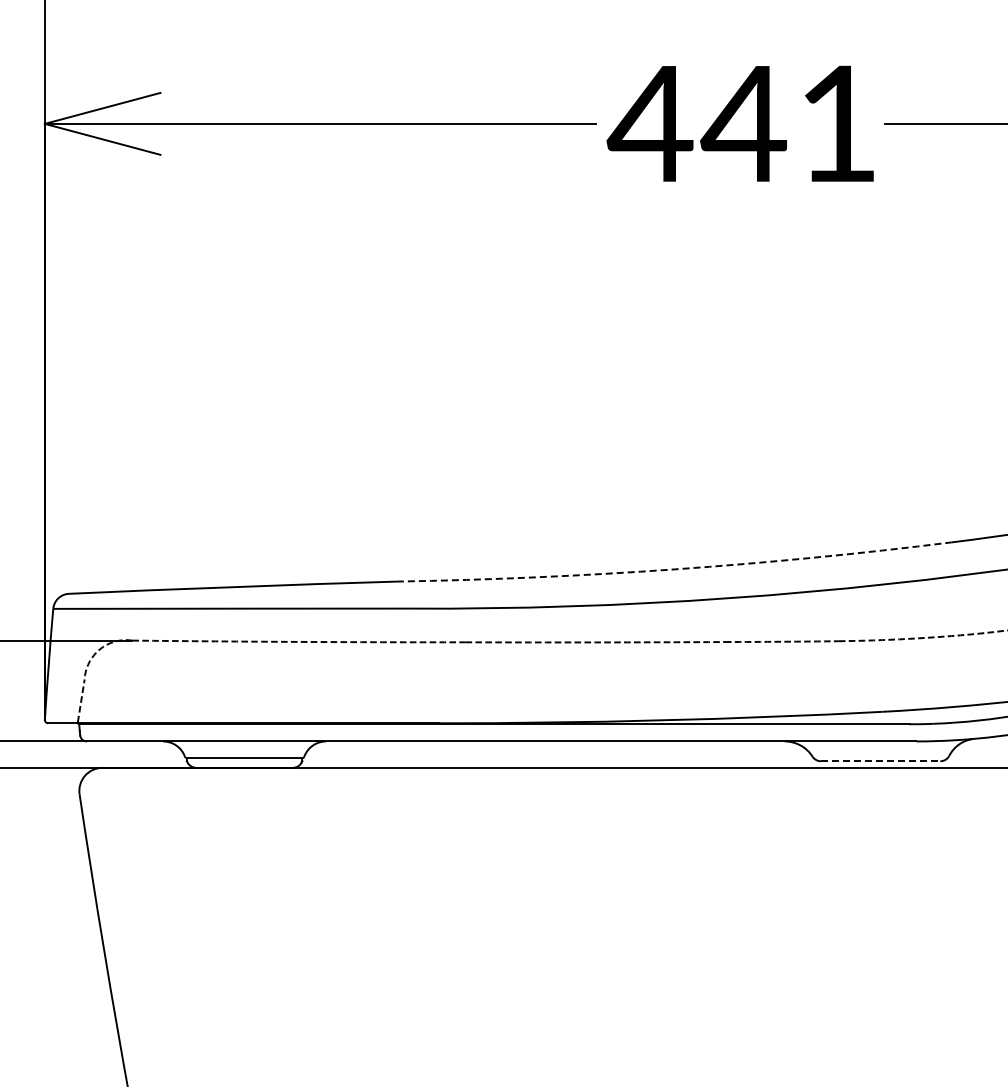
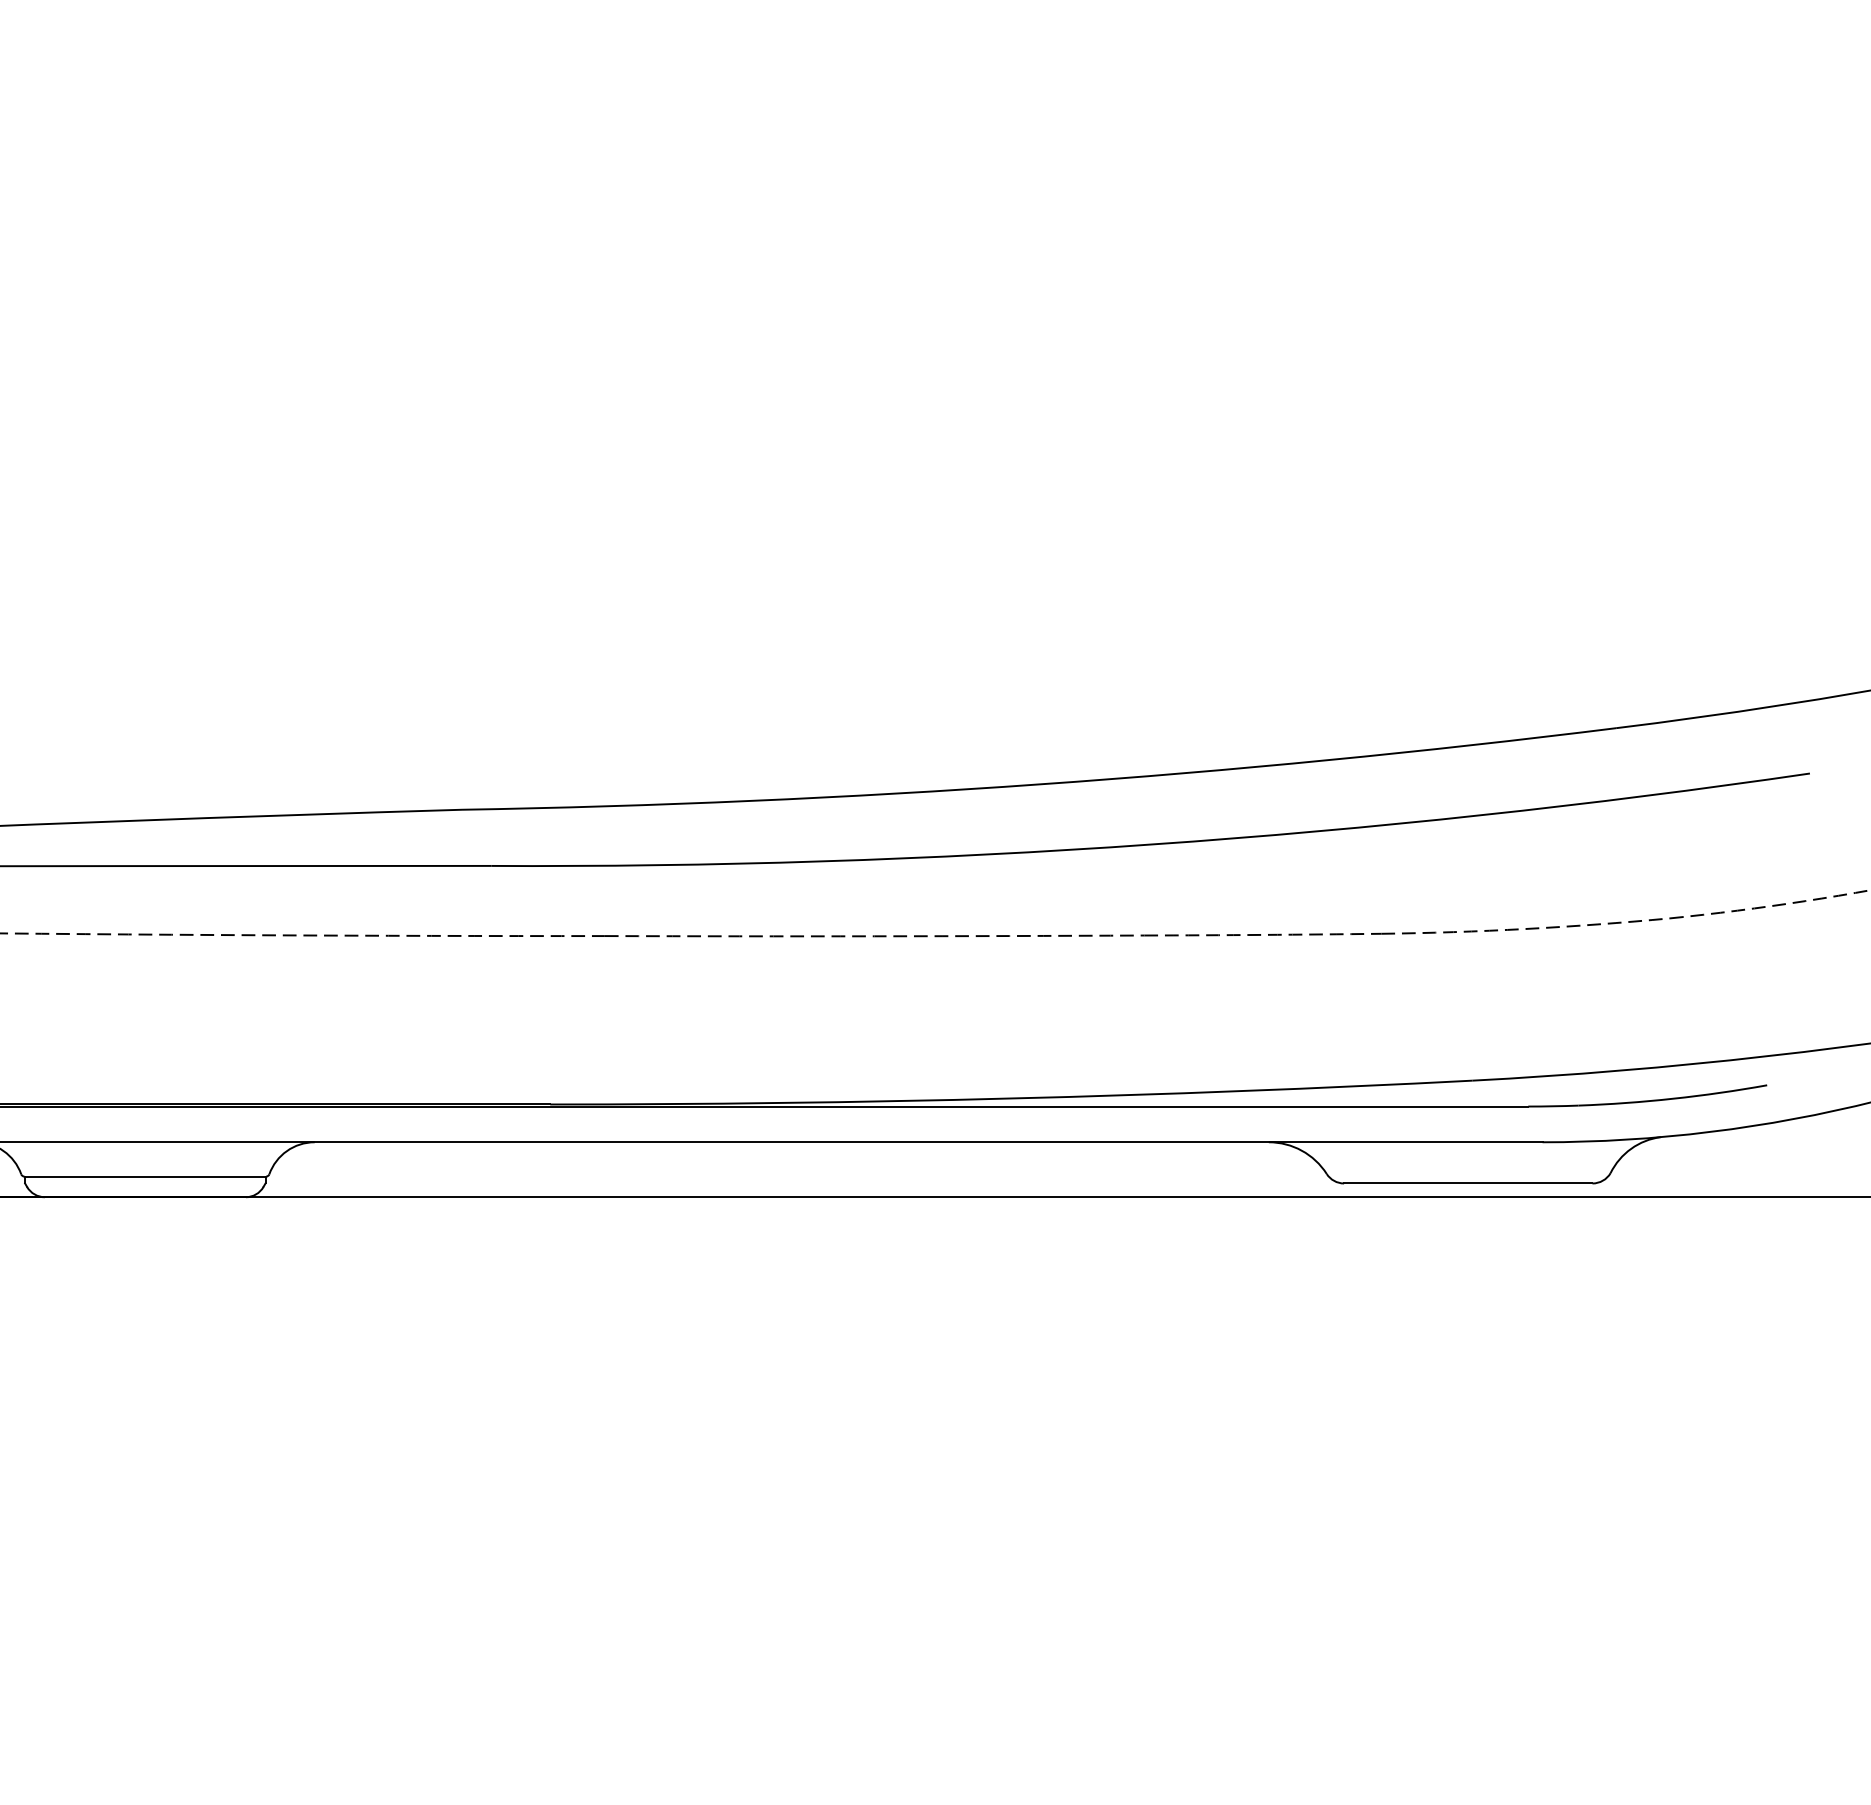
arc: (674, 569) -> (1039, 784), dashed -> solid
line: (880, 761) -> (1467, 1183), dashed -> solid

